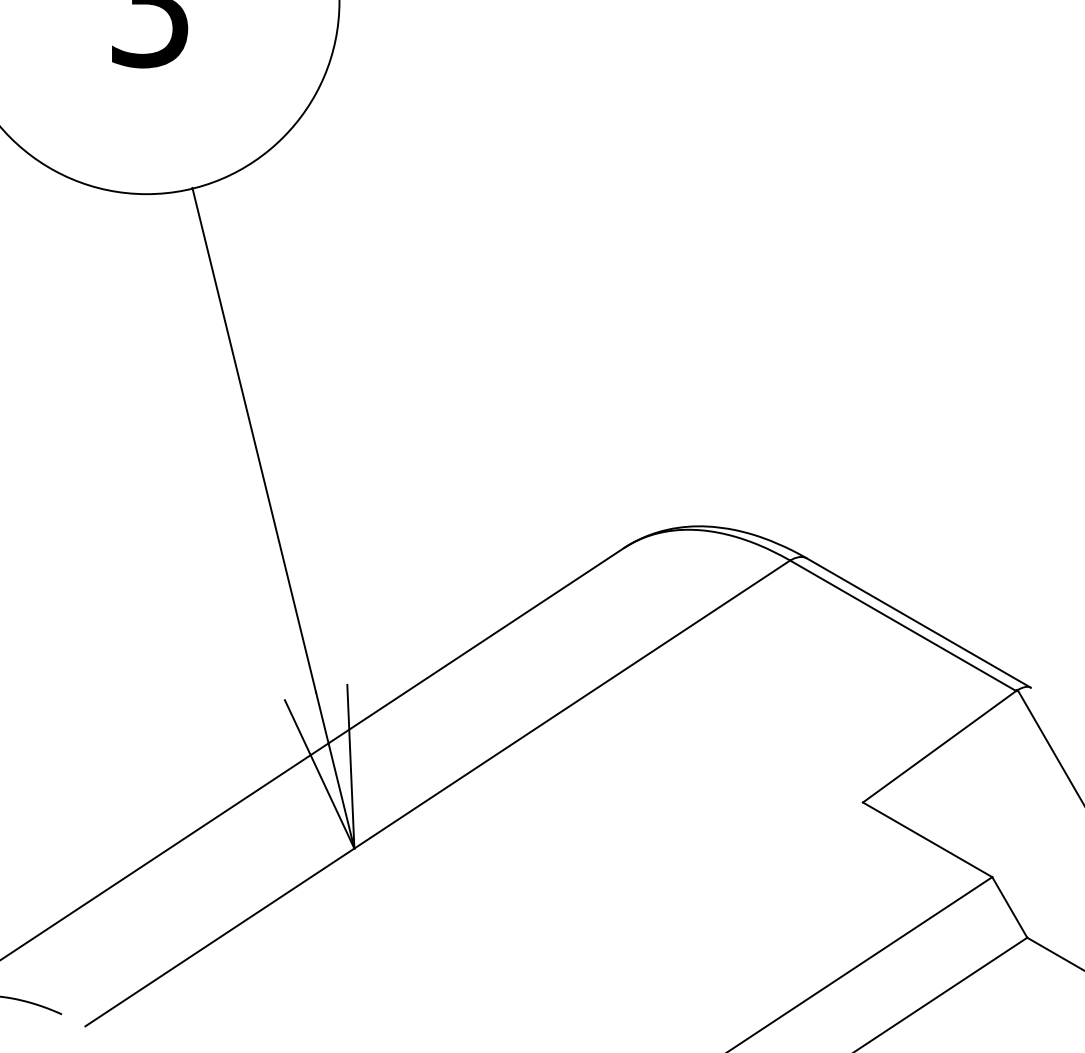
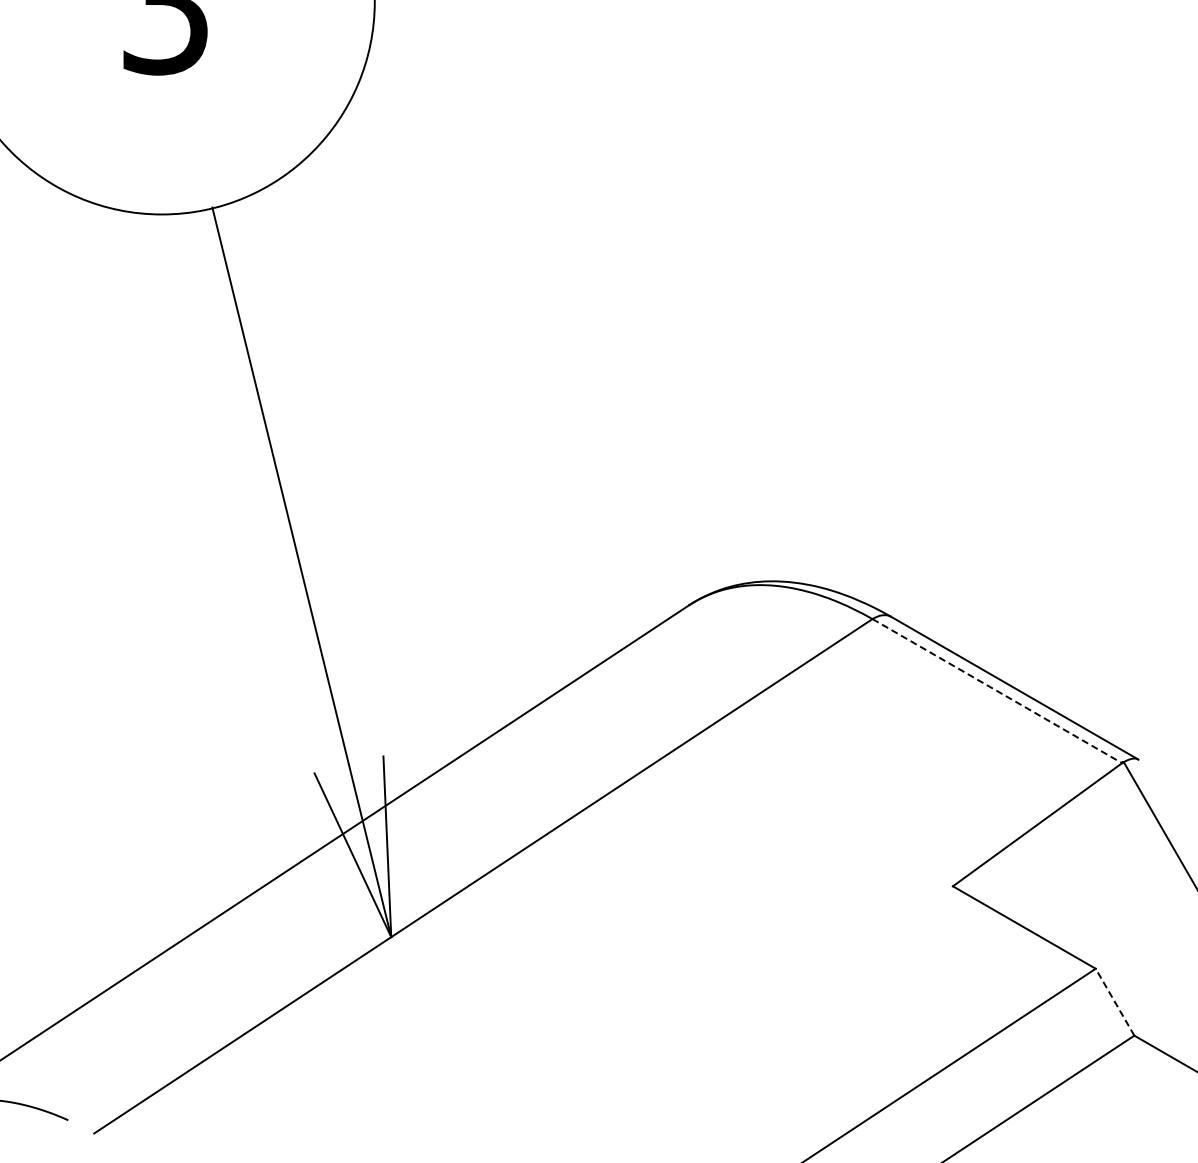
line: (903, 626) -> (997, 691), solid -> dashed
line: (1010, 907) -> (1115, 1002), solid -> dashed

